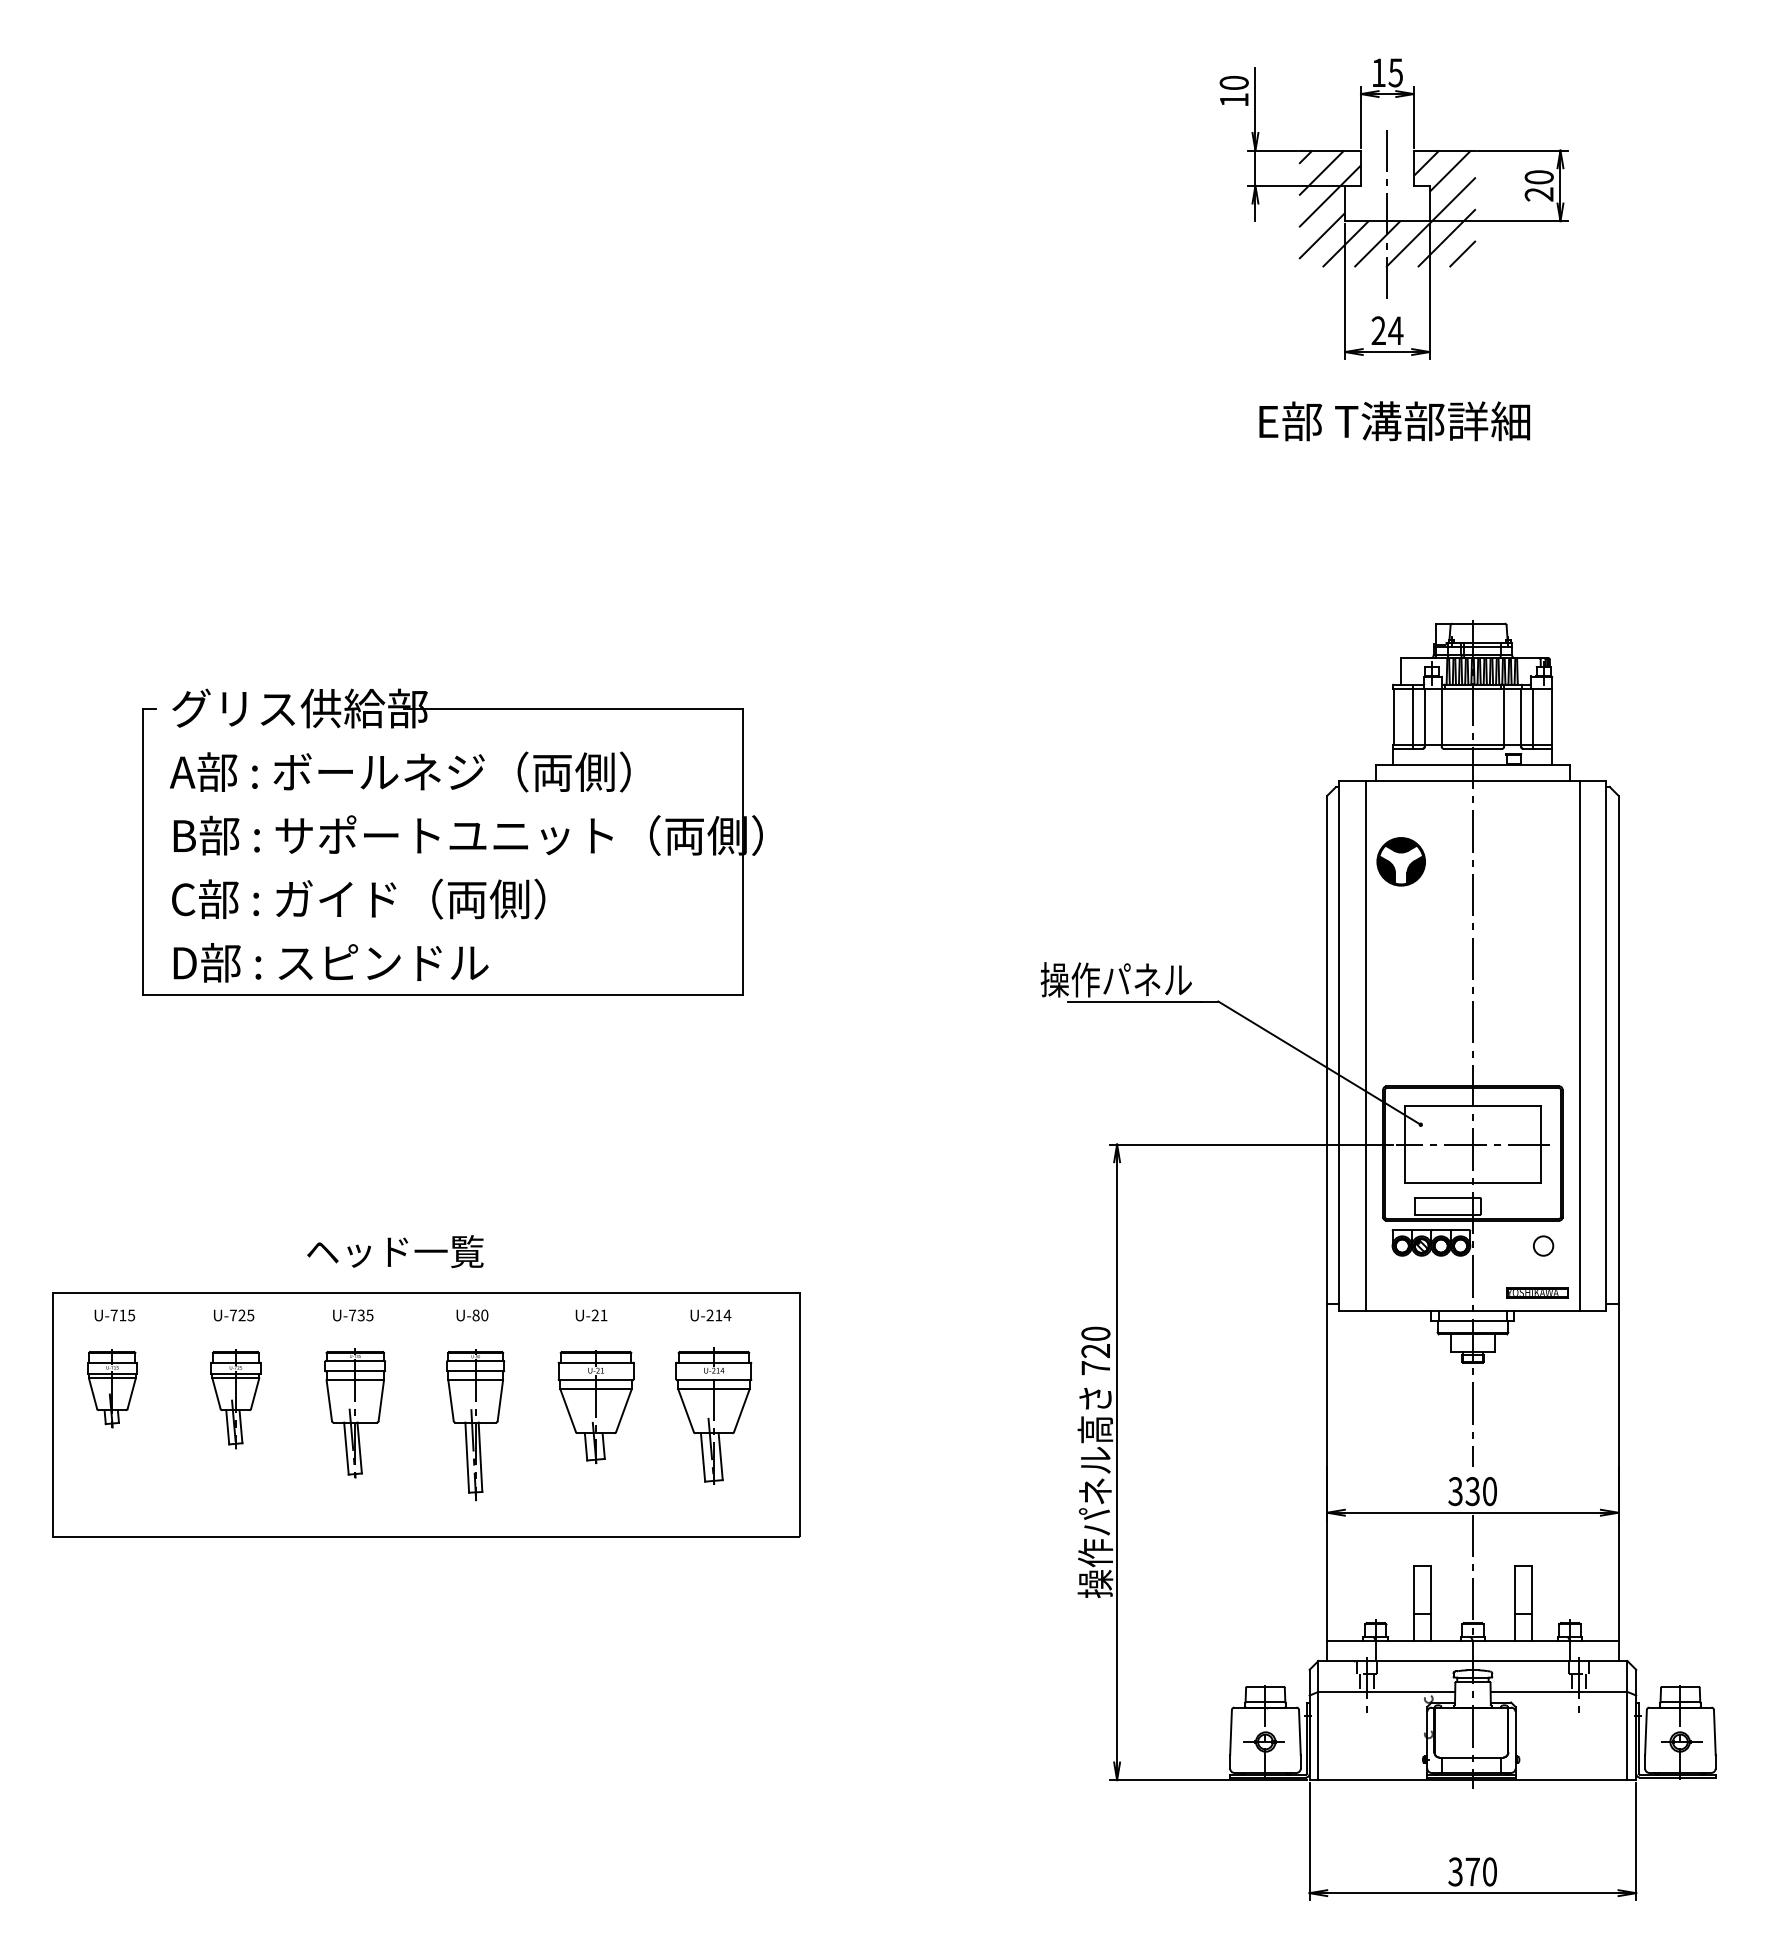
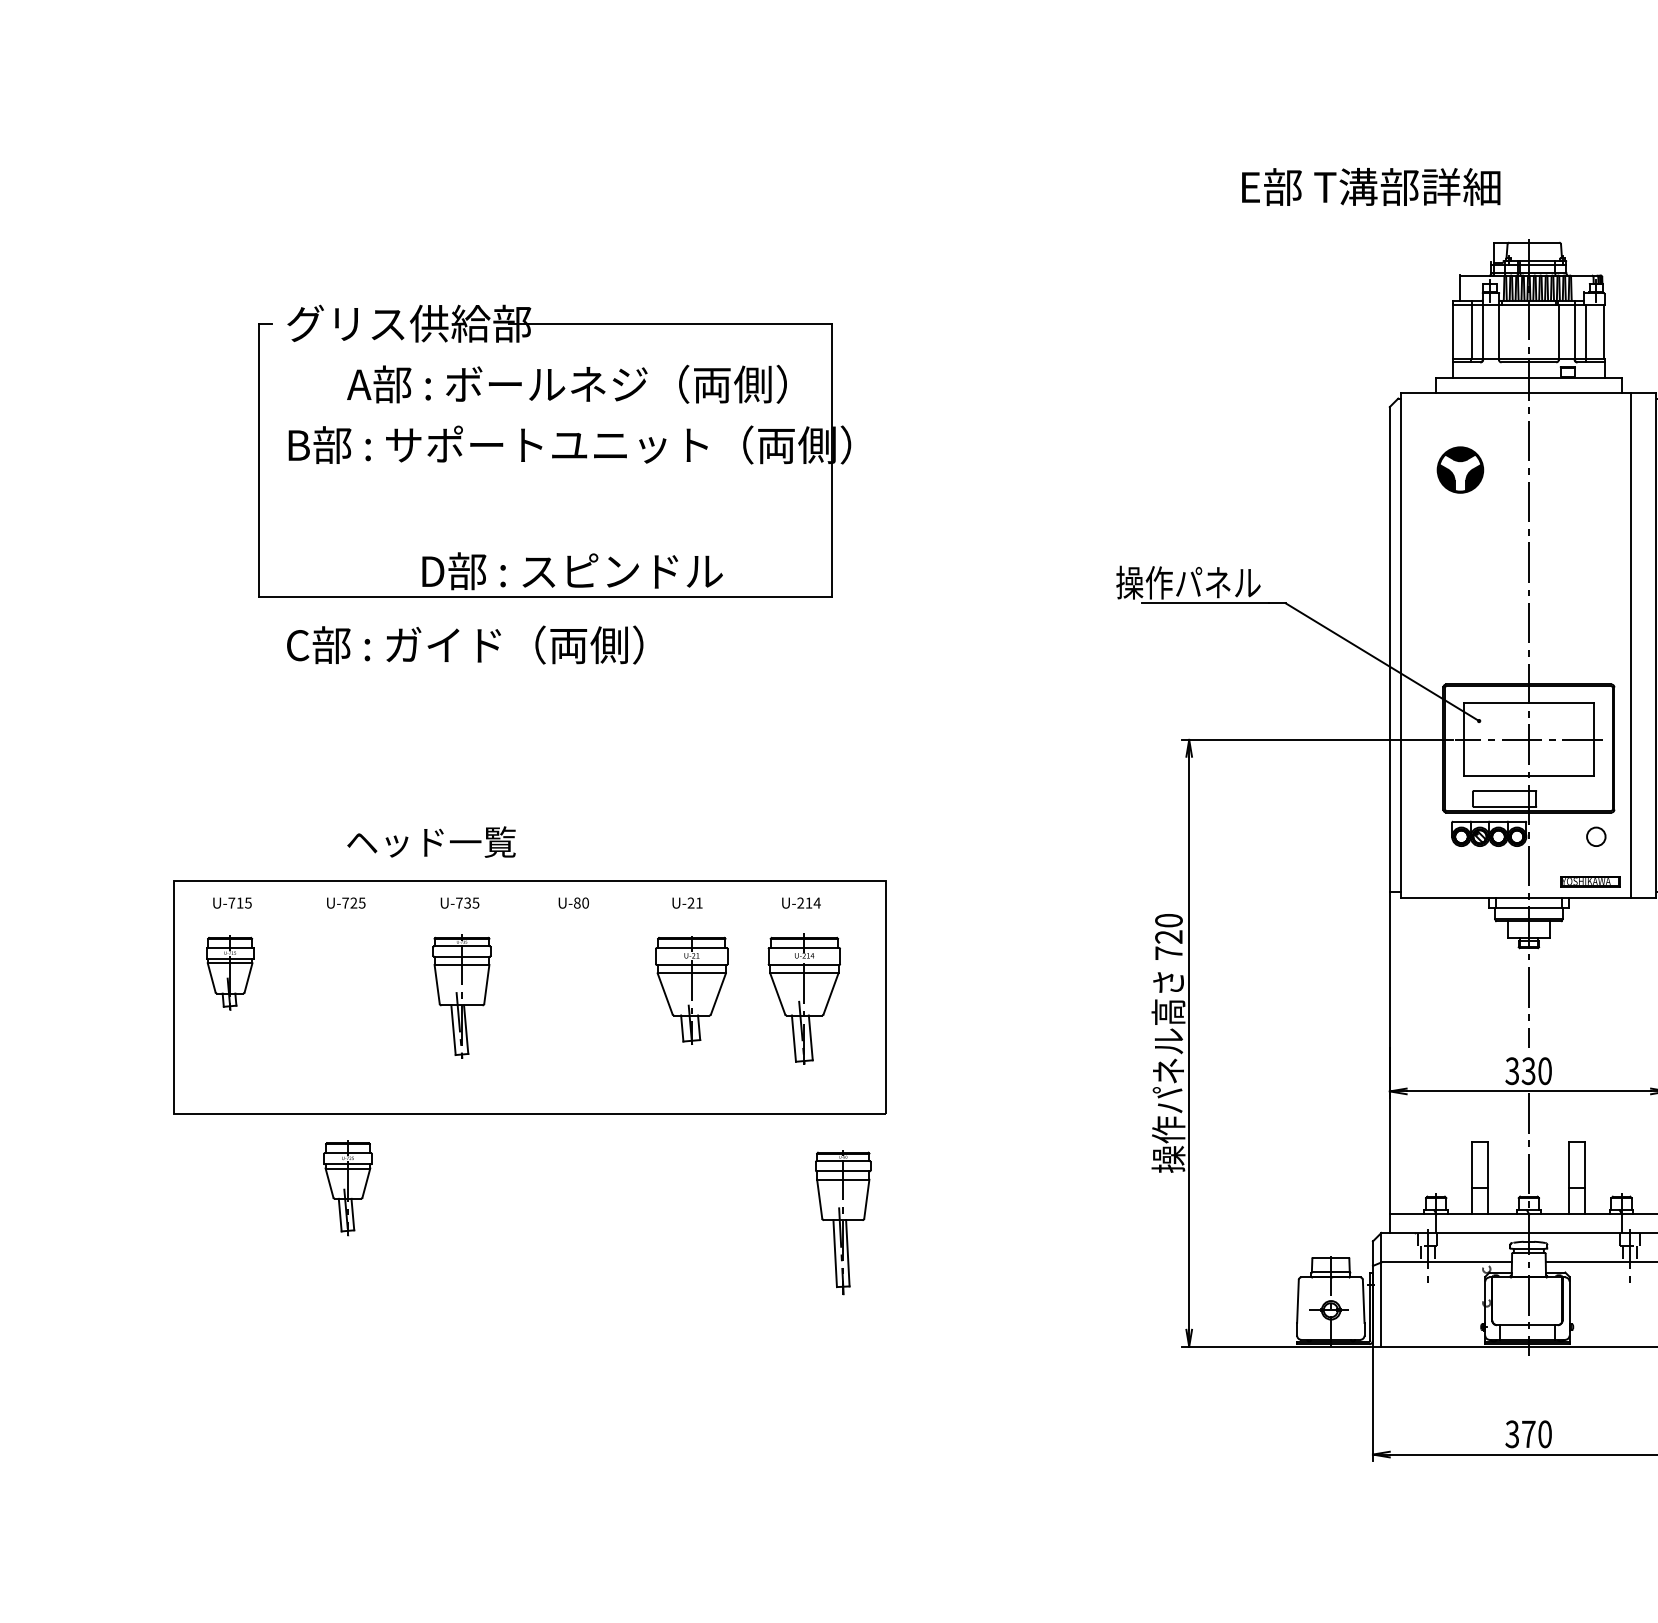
text: (1394, 421) -> (1370, 187), moved
text: (399, 771) -> (566, 383), moved
text: (358, 898) -> (465, 644), moved
text: (330, 962) -> (571, 570), moved
line: (1365, 1045) -> (1426, 645), removed
text: (395, 1251) -> (431, 842), moved
part: (235, 1399) -> (347, 1188), moved
part: (475, 1425) -> (843, 1222), moved

